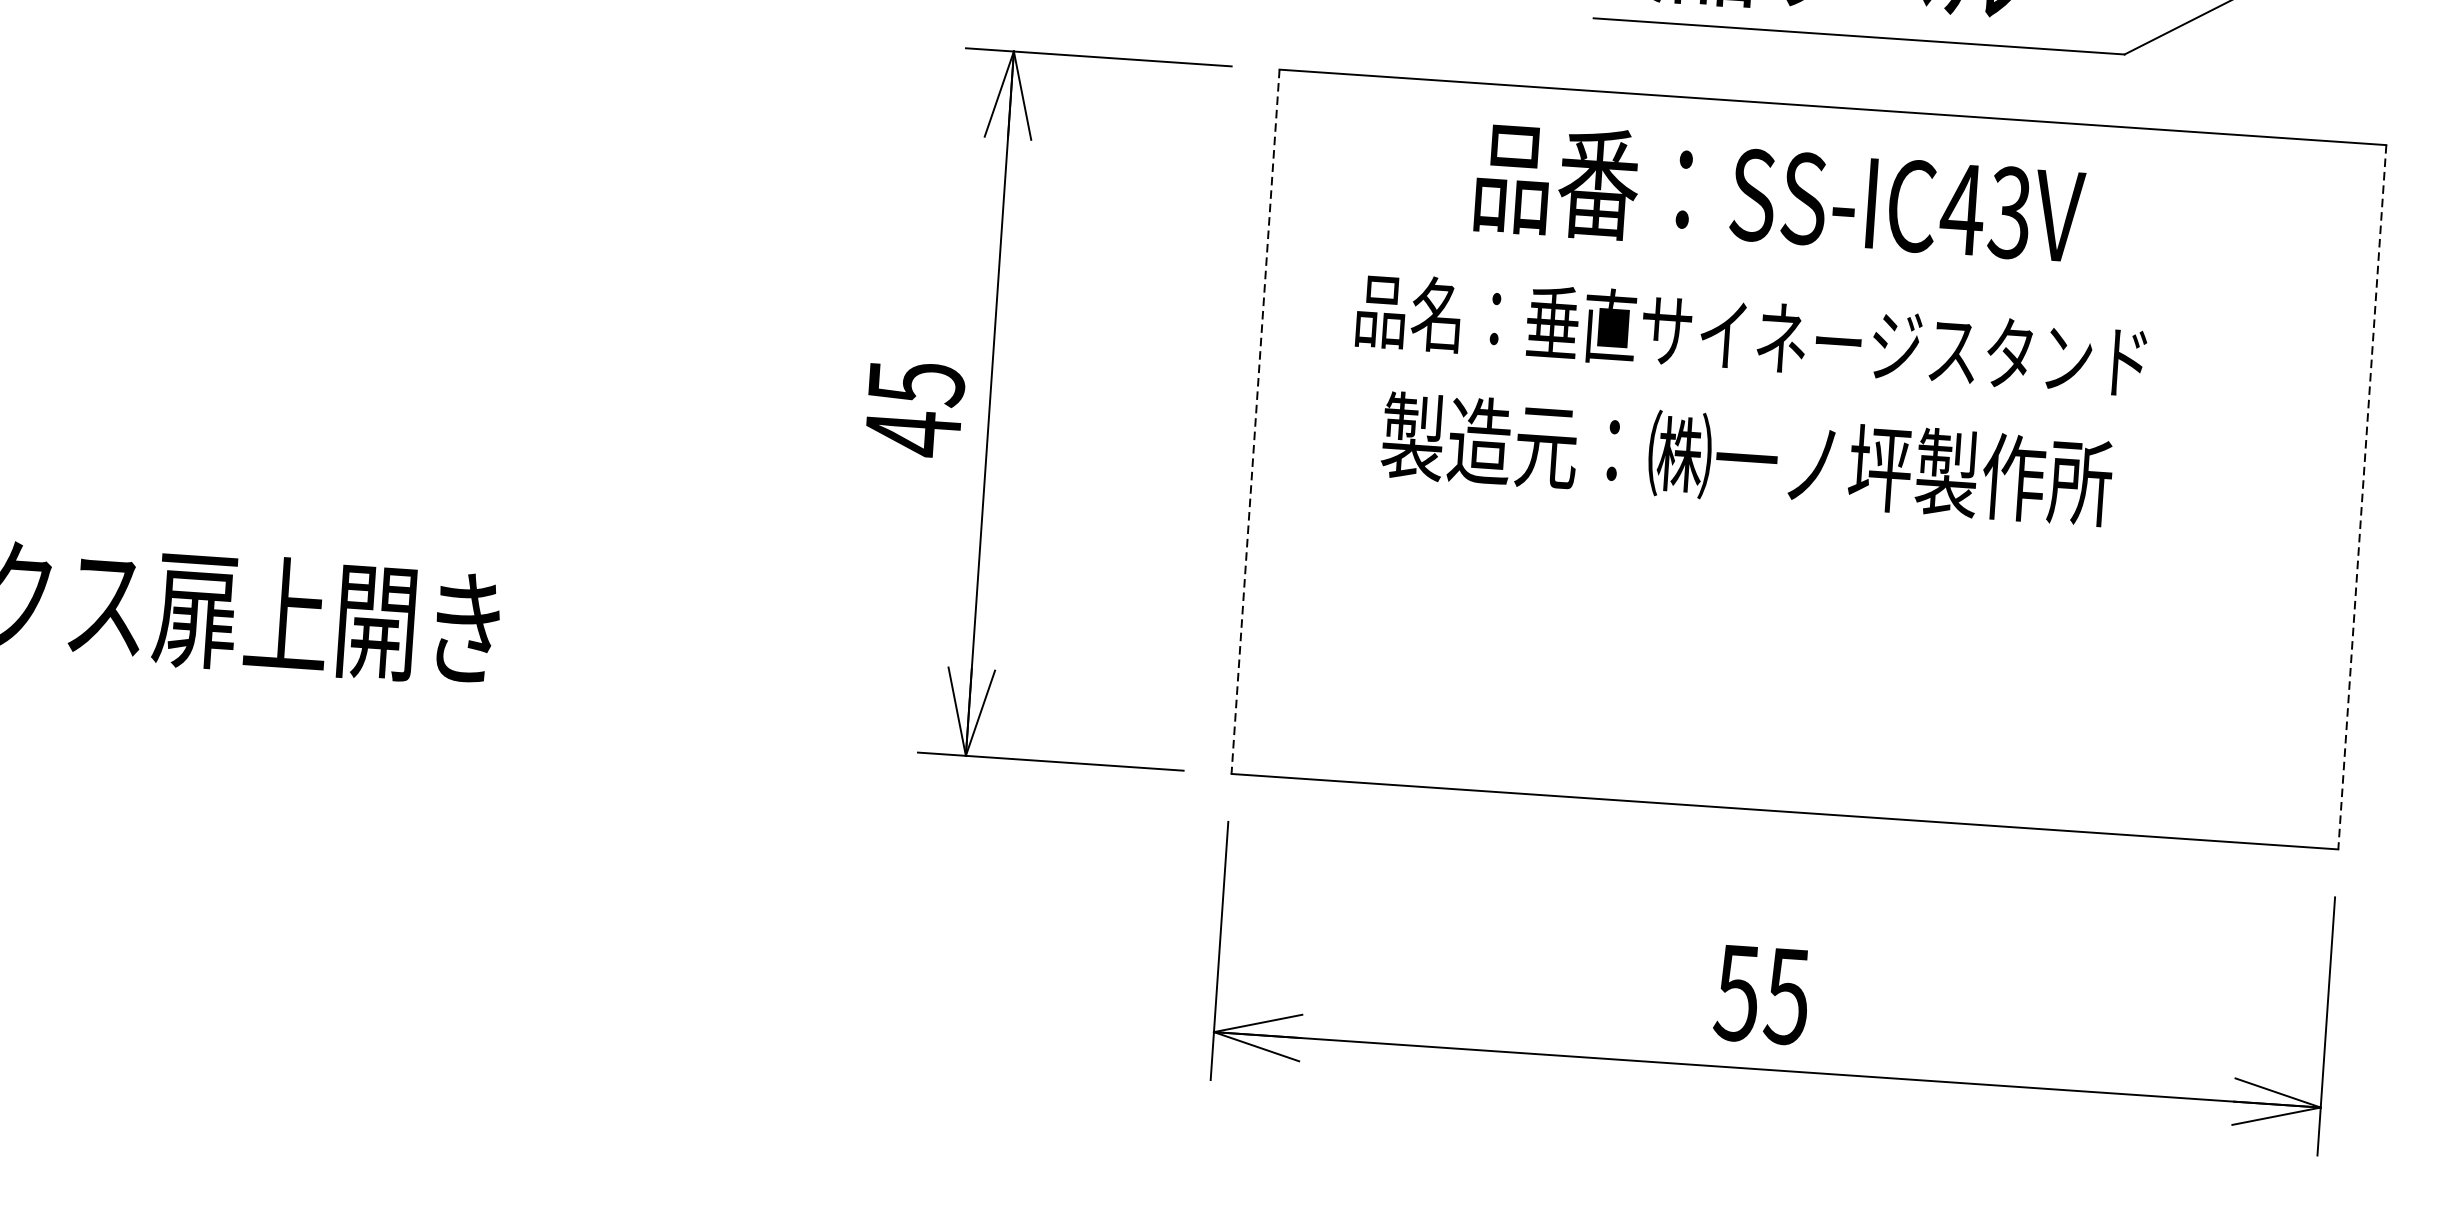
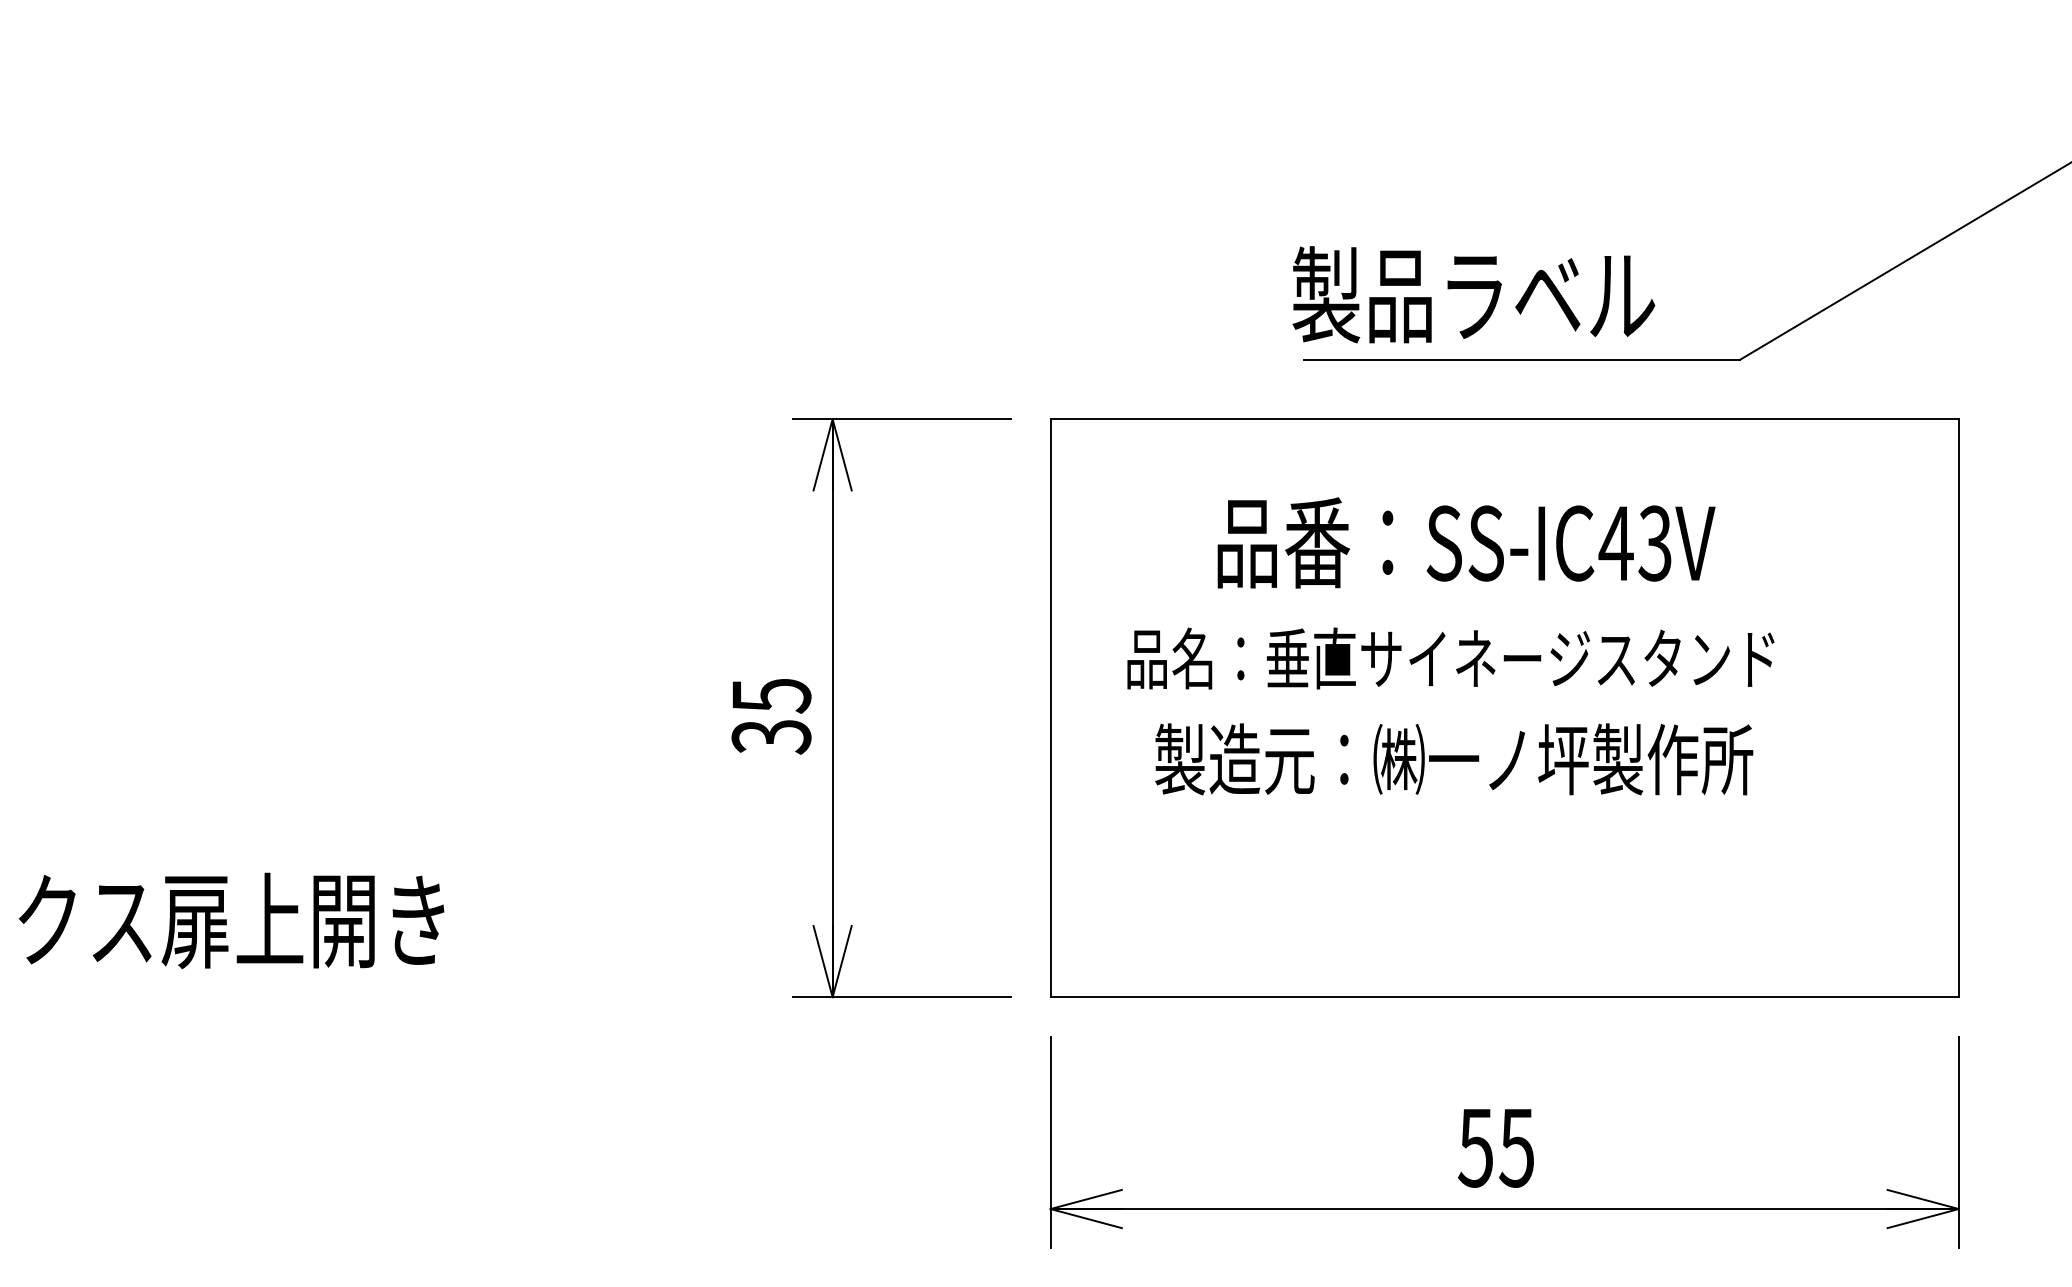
text: (1751, 321) -> (1450, 646), moved
line: (1255, 422) -> (1050, 708), dashed -> solid
text: (913, 433) -> (771, 736), 45 -> 35
line: (2361, 497) -> (1958, 708), dashed -> solid

